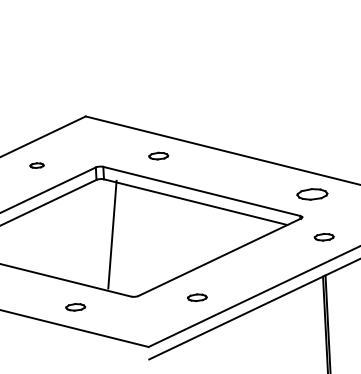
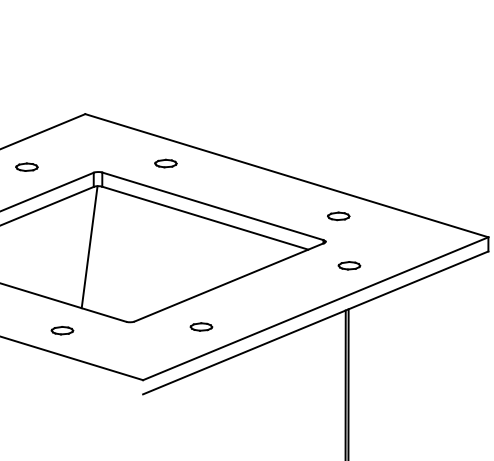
part: (36, 165) -> (26, 166), size x1.43
part: (312, 194) -> (338, 216), size x0.62
line: (112, 234) -> (89, 247), moved

